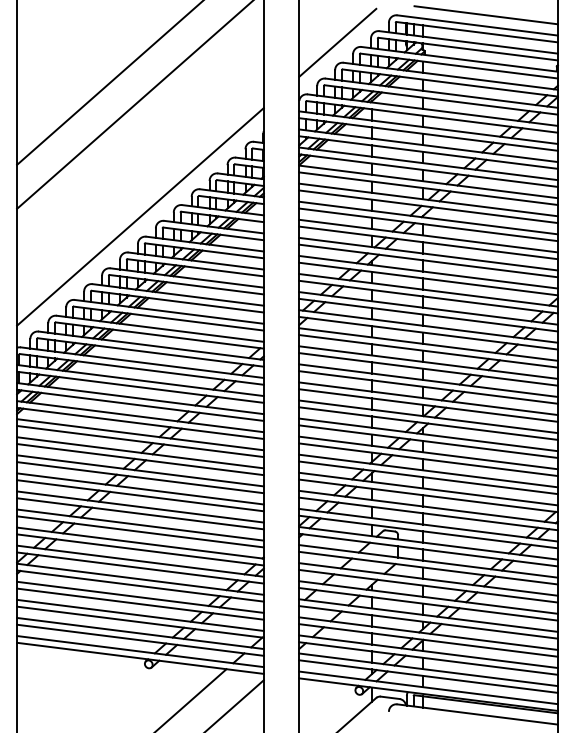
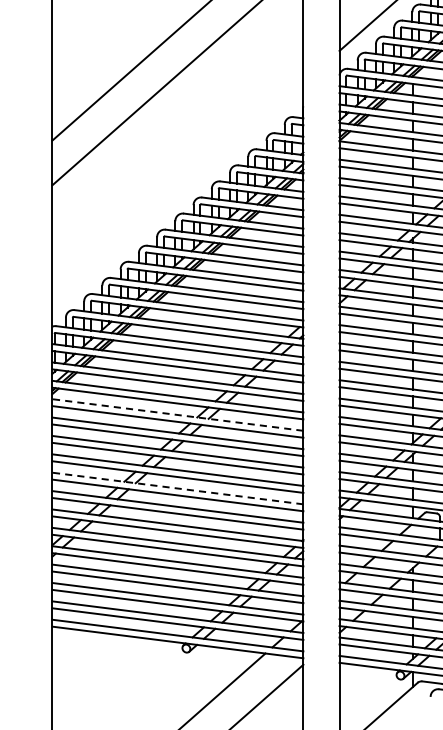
line: (140, 216) -> (177, 193), removed
line: (139, 434) -> (176, 414), solid -> dashed
line: (139, 506) -> (176, 488), solid -> dashed

